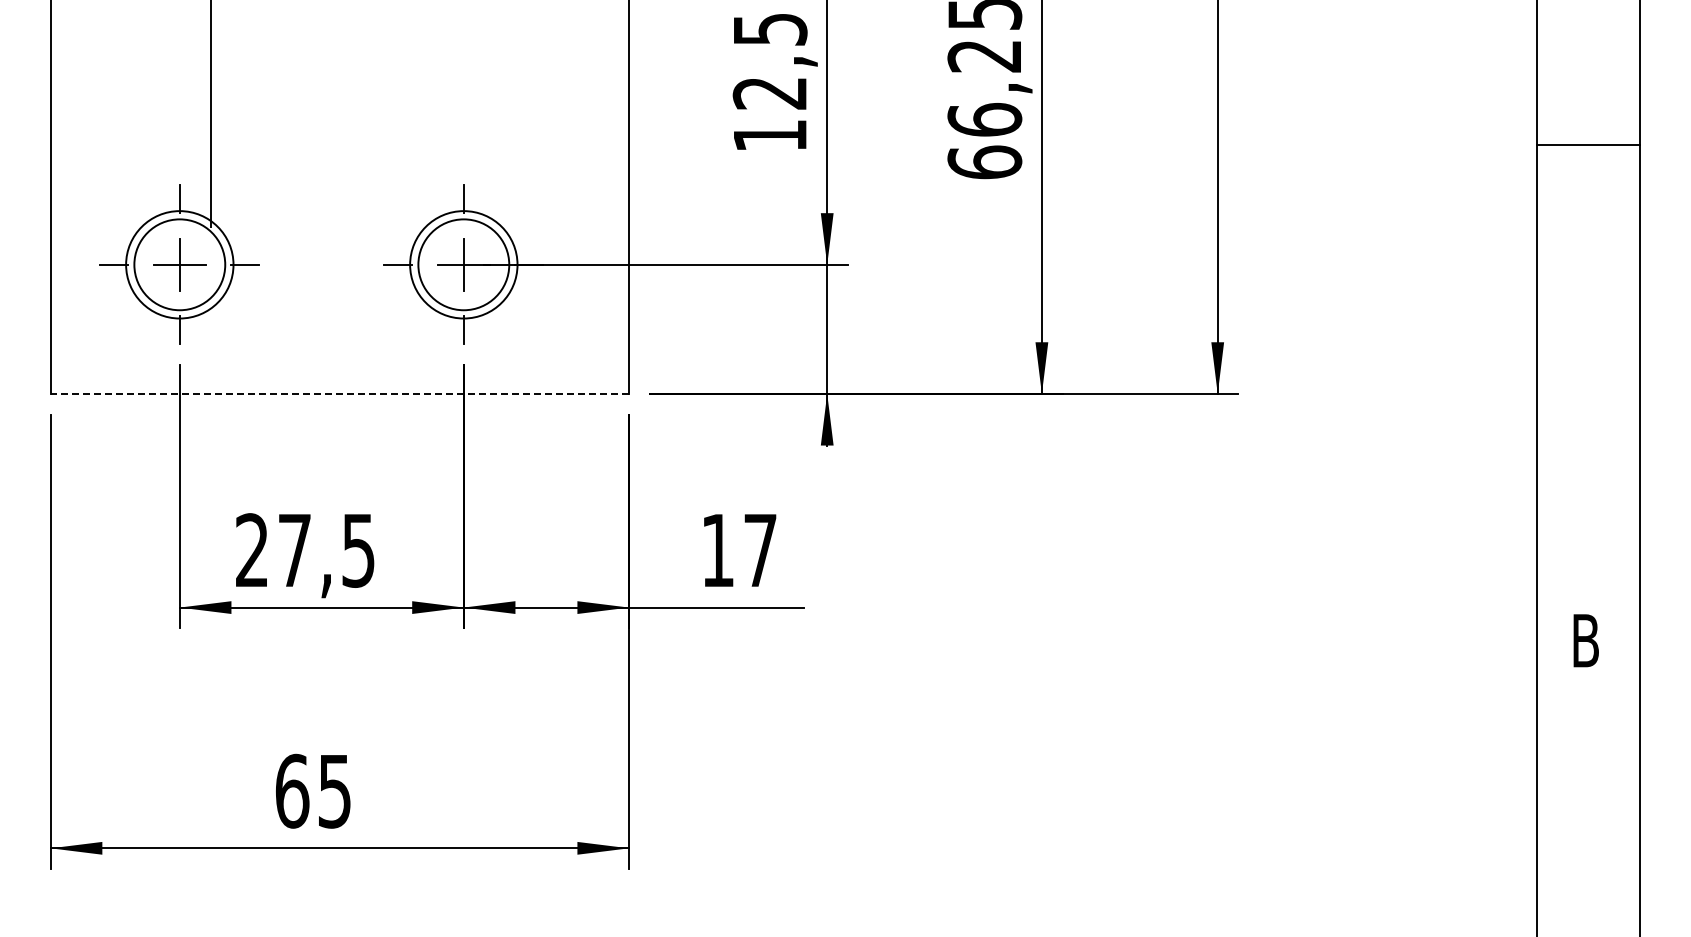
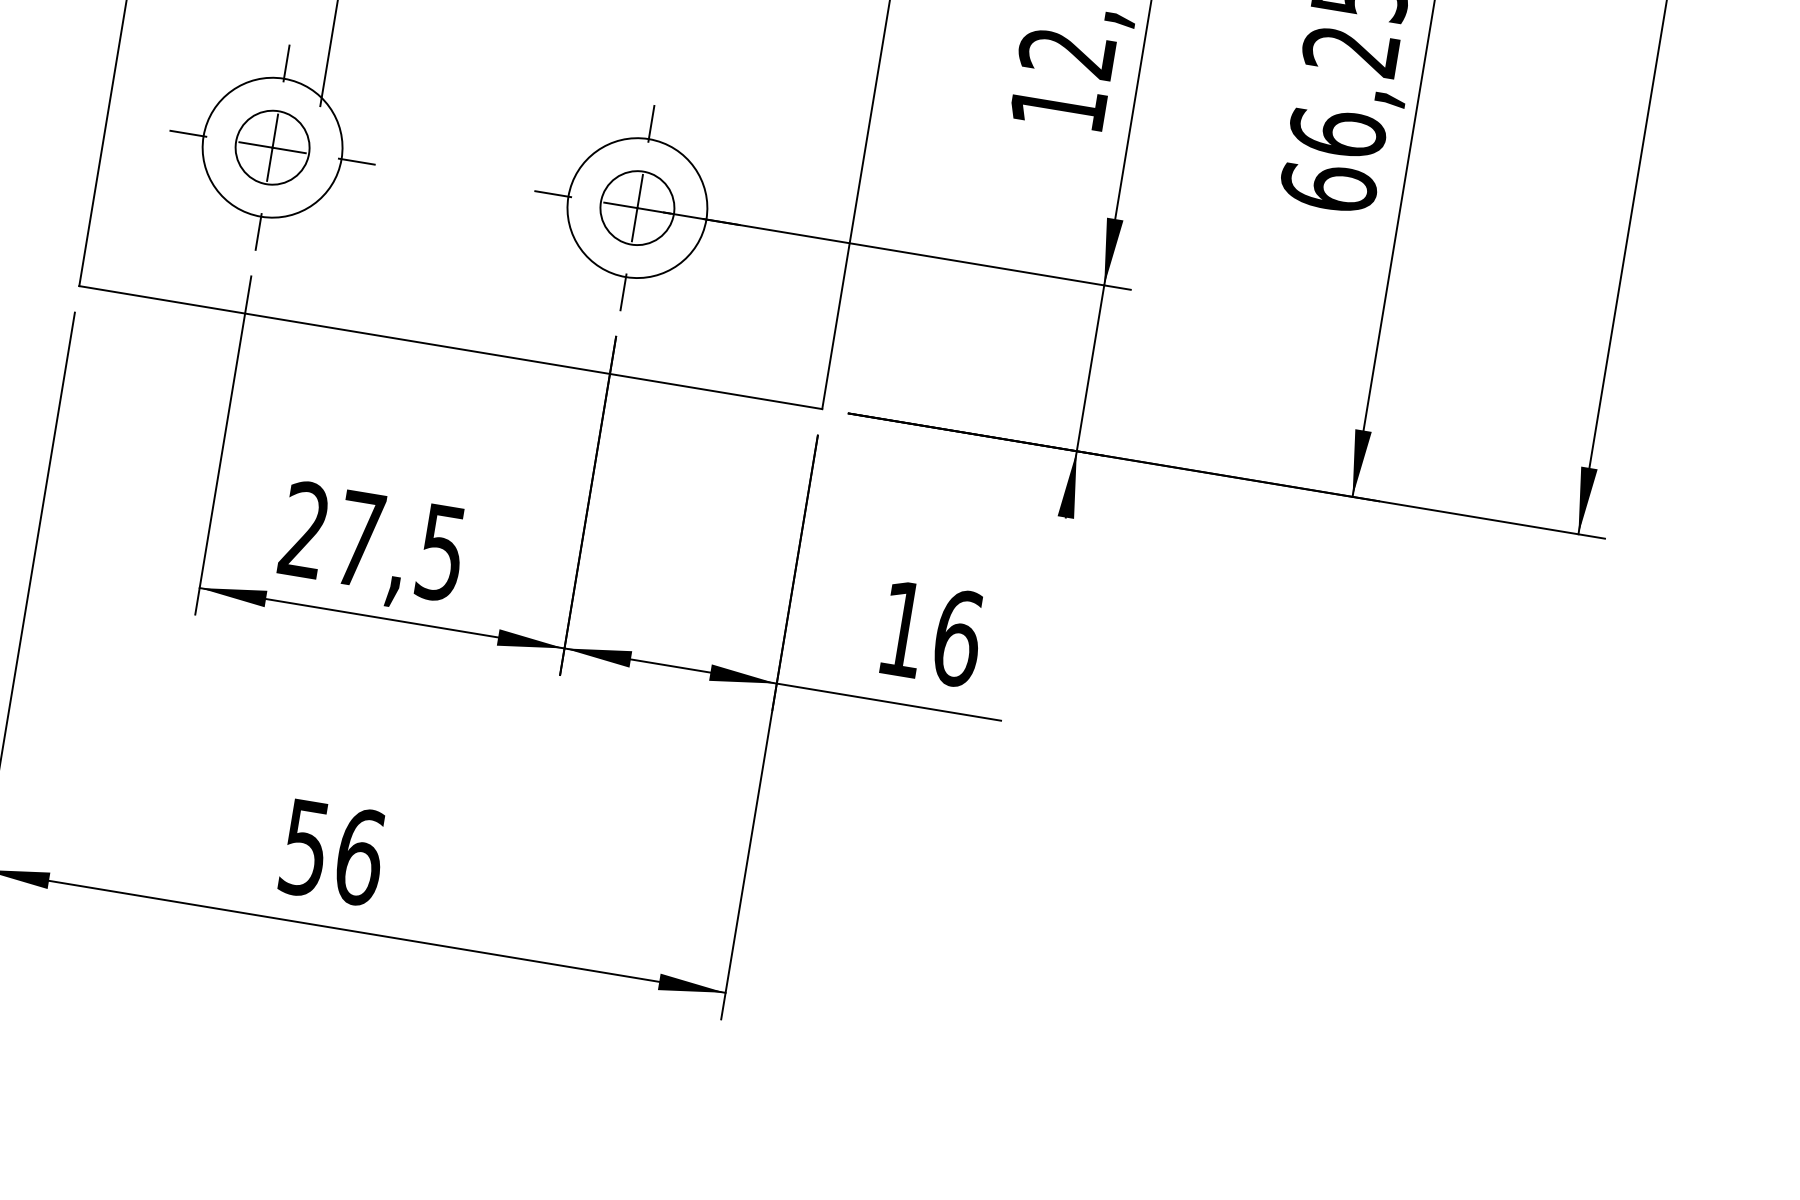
circle: (179, 264) -> (272, 147), size x0.62
circle: (463, 264) -> (637, 207), size x0.62
line: (339, 393) -> (450, 346), dashed -> solid
text: (760, 550) -> (957, 638), 17 -> 16
text: (313, 790) -> (332, 851), 65 -> 56

